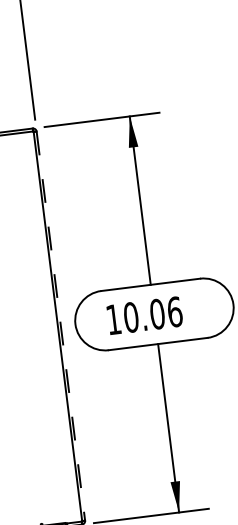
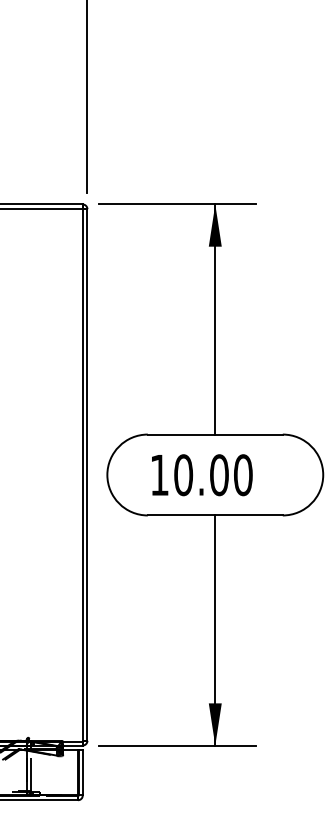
text: (175, 311) -> (243, 474), 10.06 -> 10.00
line: (60, 326) -> (87, 475), dashed -> solid

